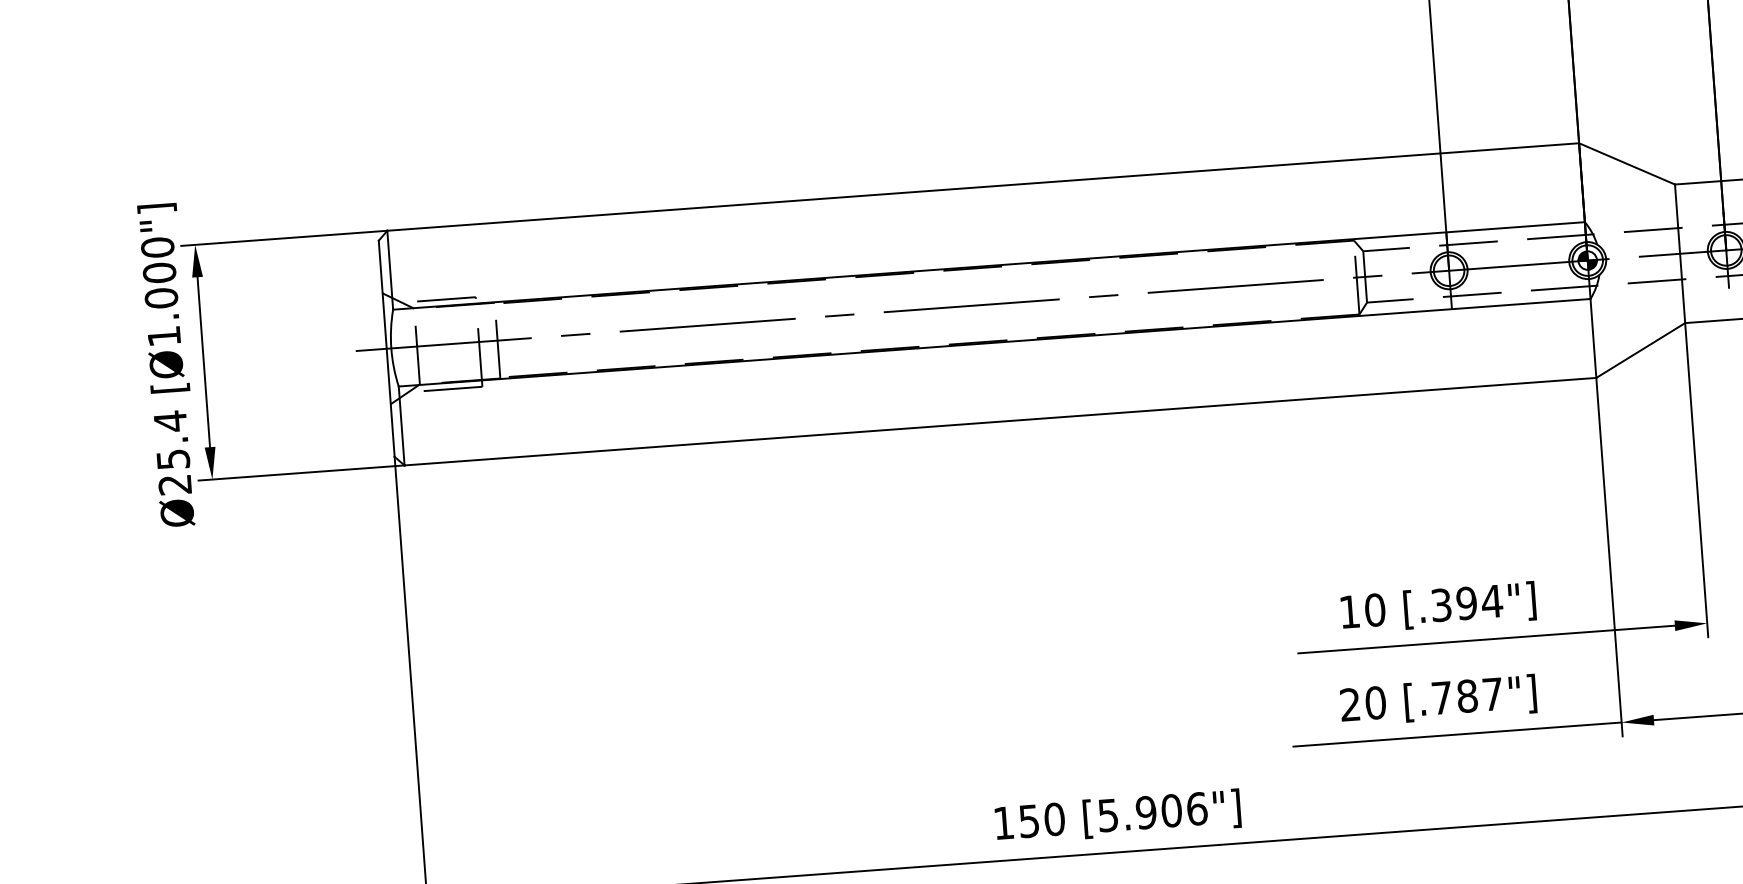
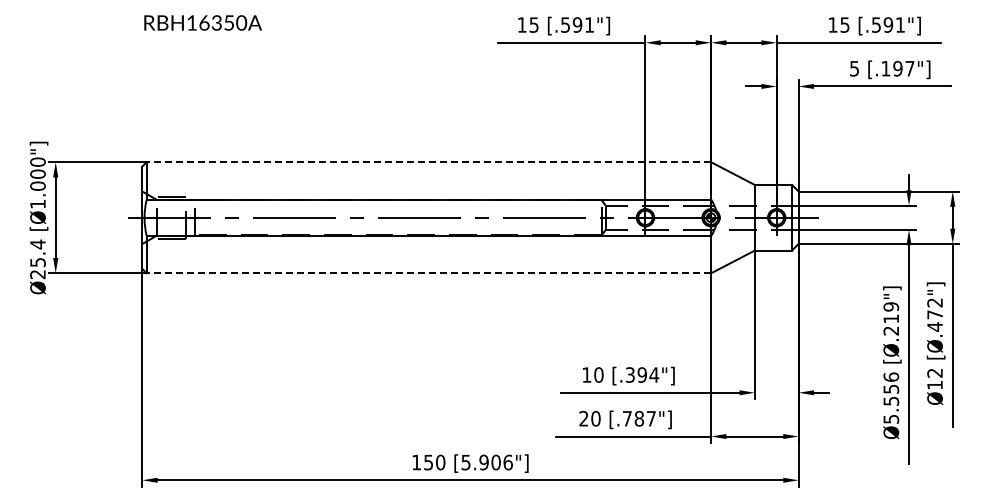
line: (982, 187) -> (428, 162), solid -> dashed
line: (999, 422) -> (428, 273), solid -> dashed

